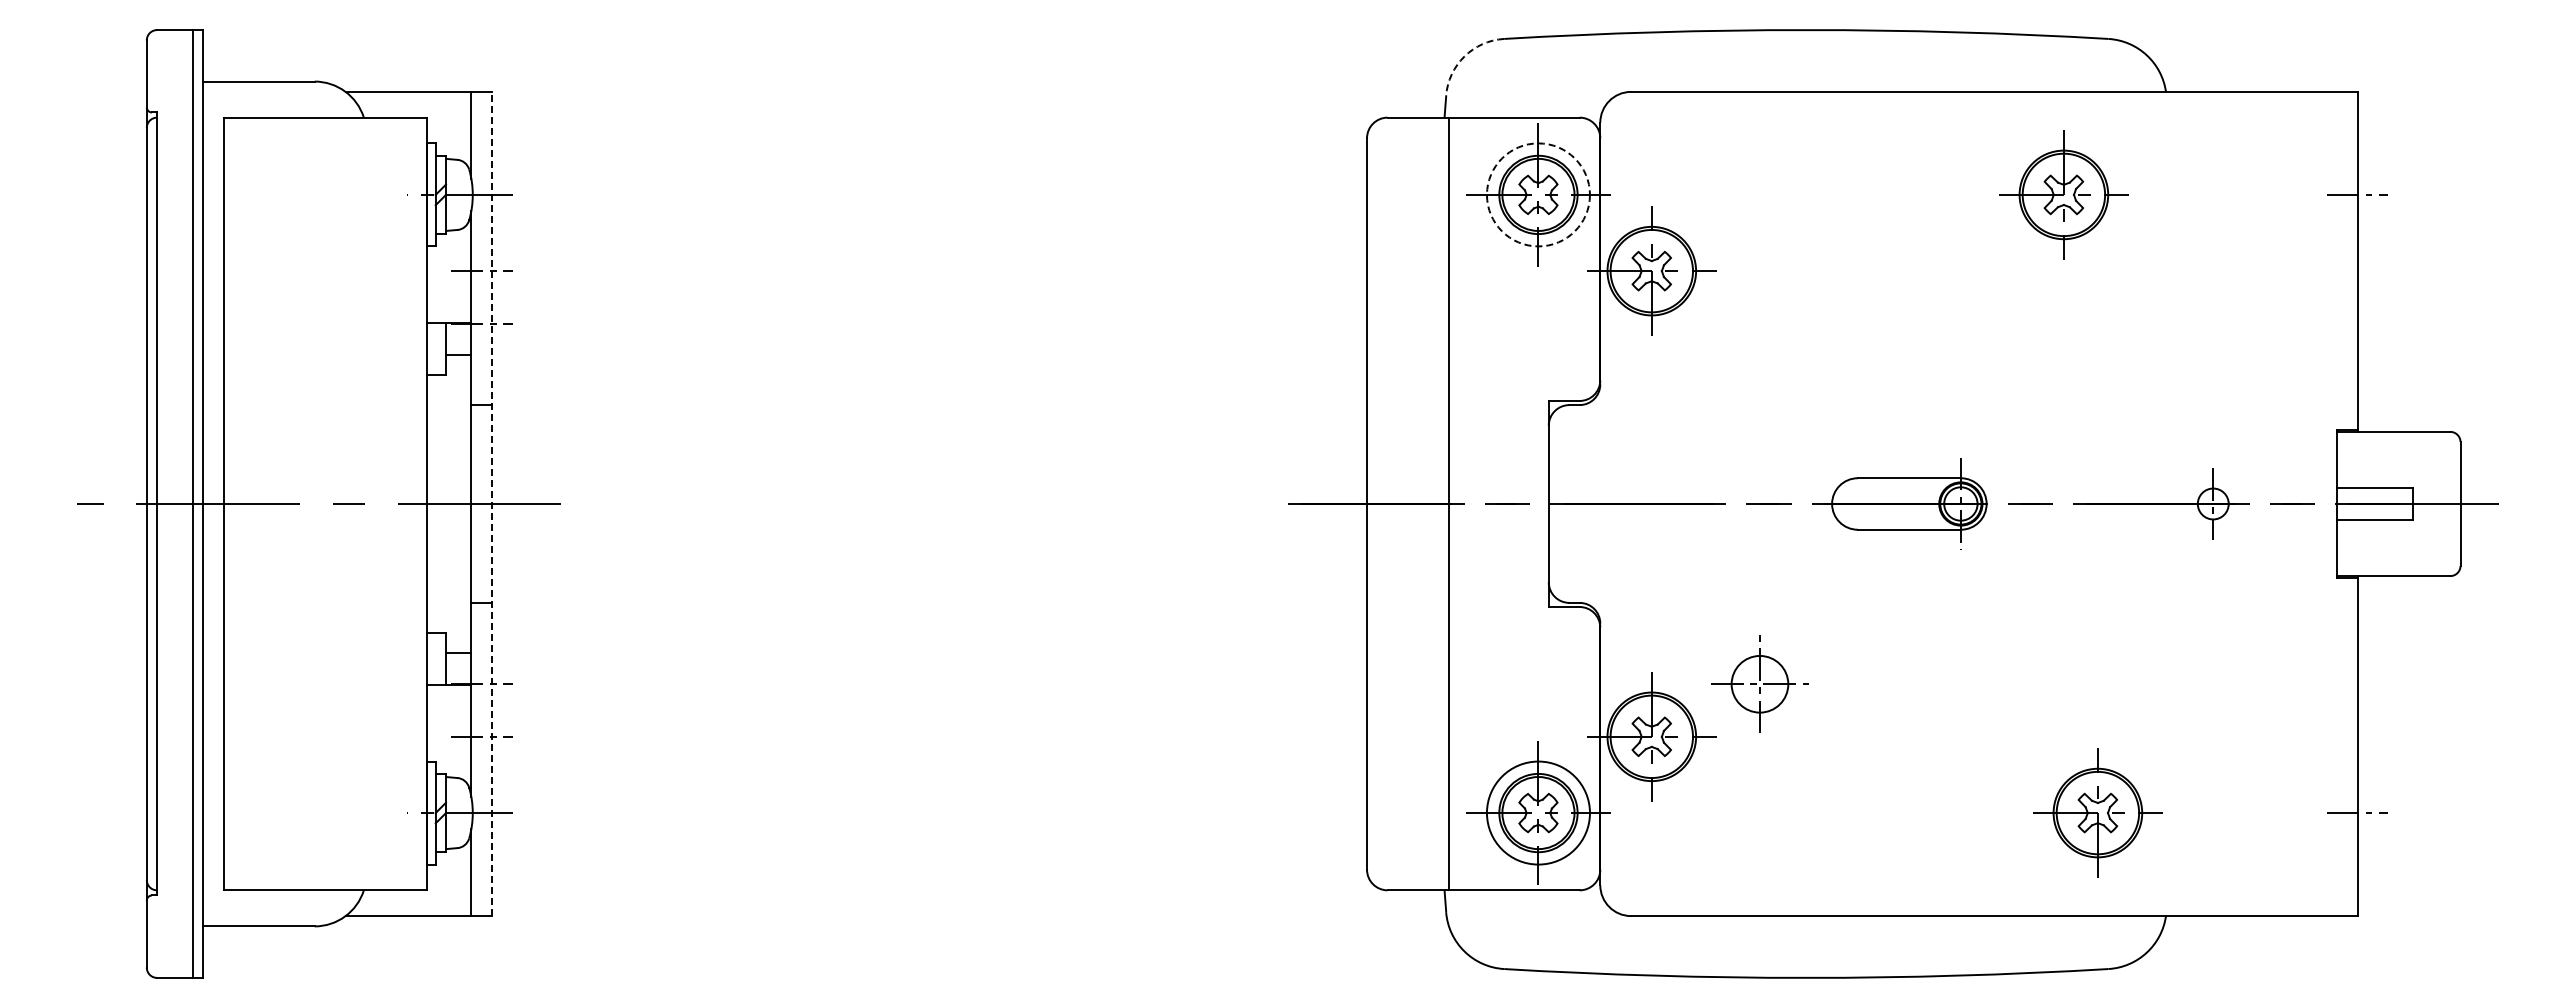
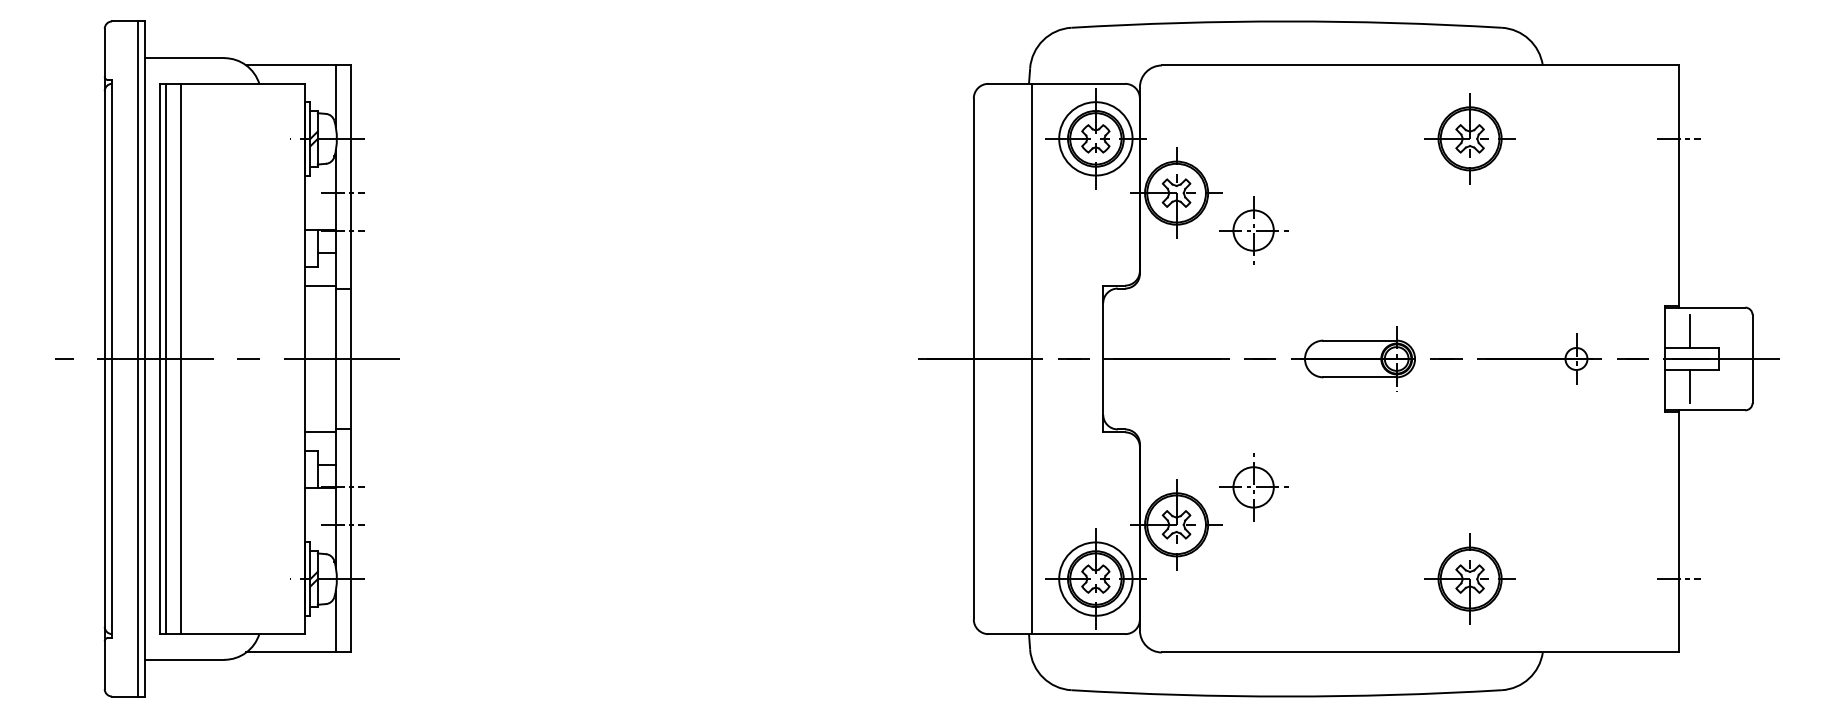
arc: (1464, 56) -> (1043, 40), dashed -> solid
circle: (1537, 194) -> (1095, 138), dashed -> solid
part: (1759, 323) -> (1253, 230), added
line: (449, 400) -> (320, 285), added
line: (2372, 465) -> (1689, 331), added
line: (233, 503) -> (166, 358), added
line: (253, 503) -> (180, 358), added
line: (491, 503) -> (350, 358), dashed -> solid
line: (2372, 542) -> (1689, 386), added
line: (449, 607) -> (320, 432), added
part: (2097, 812) -> (1469, 578), moved

